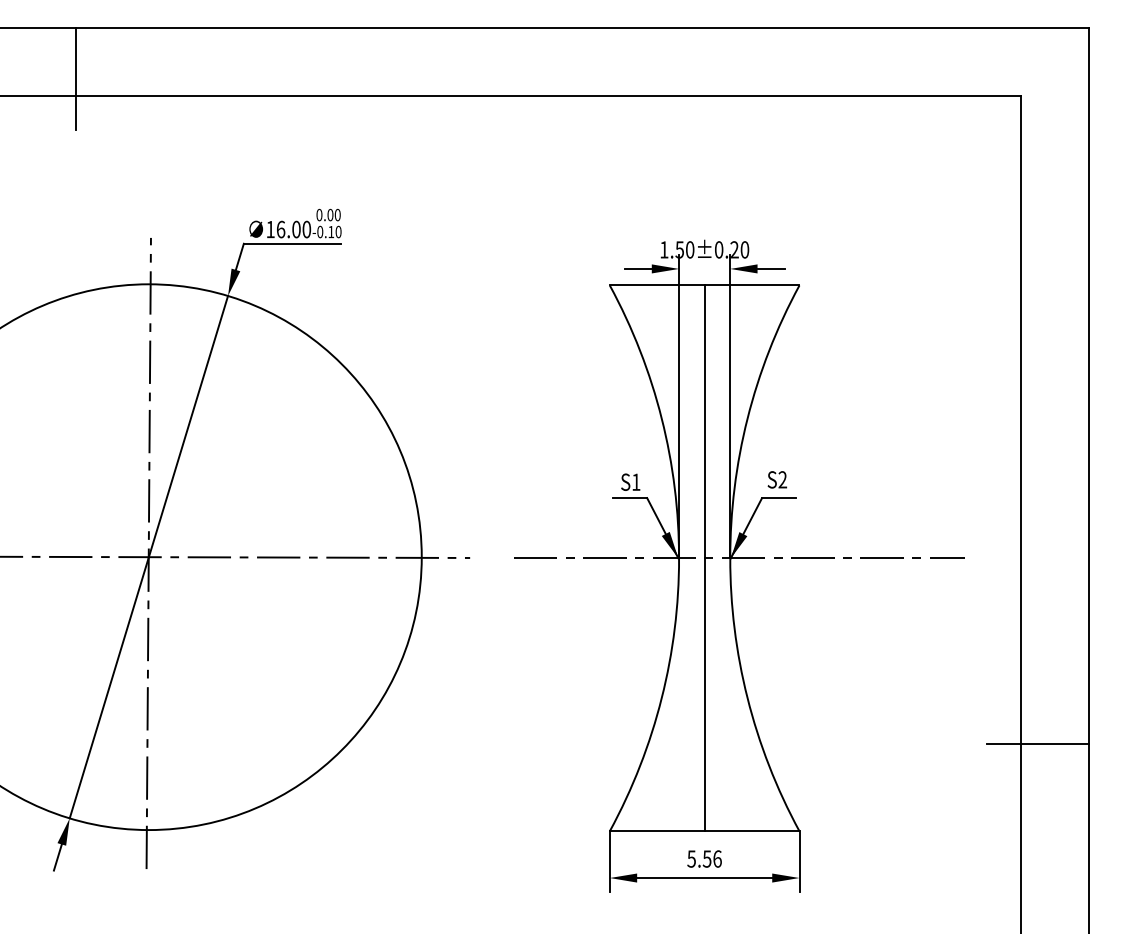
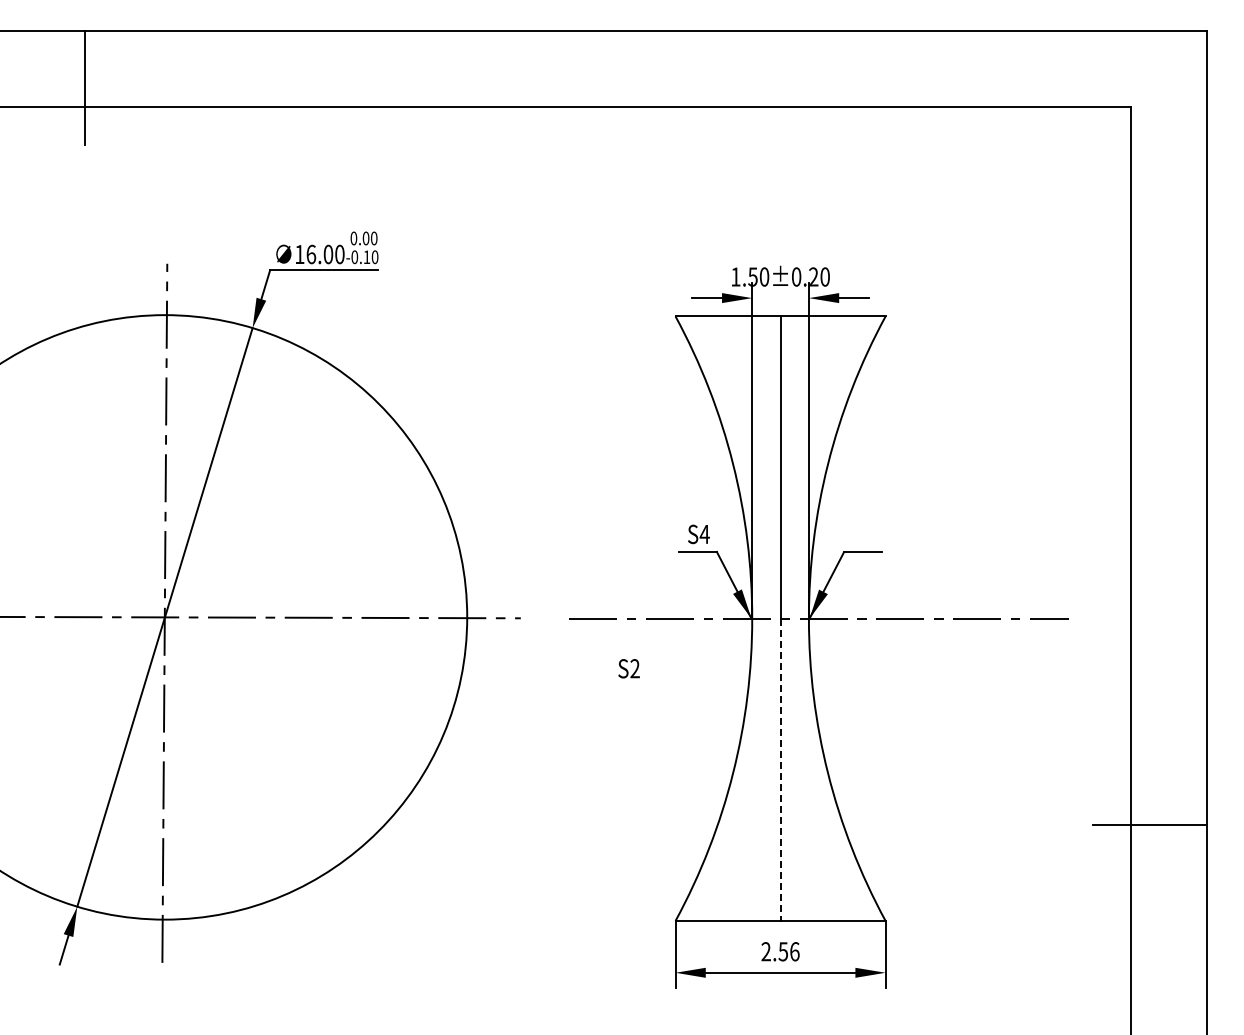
text: (776, 479) -> (628, 668), moved
text: (635, 482) -> (704, 534), S1 -> S4
line: (704, 695) -> (780, 770), solid -> dashed
text: (691, 858) -> (765, 951), 5.56 -> 2.56

